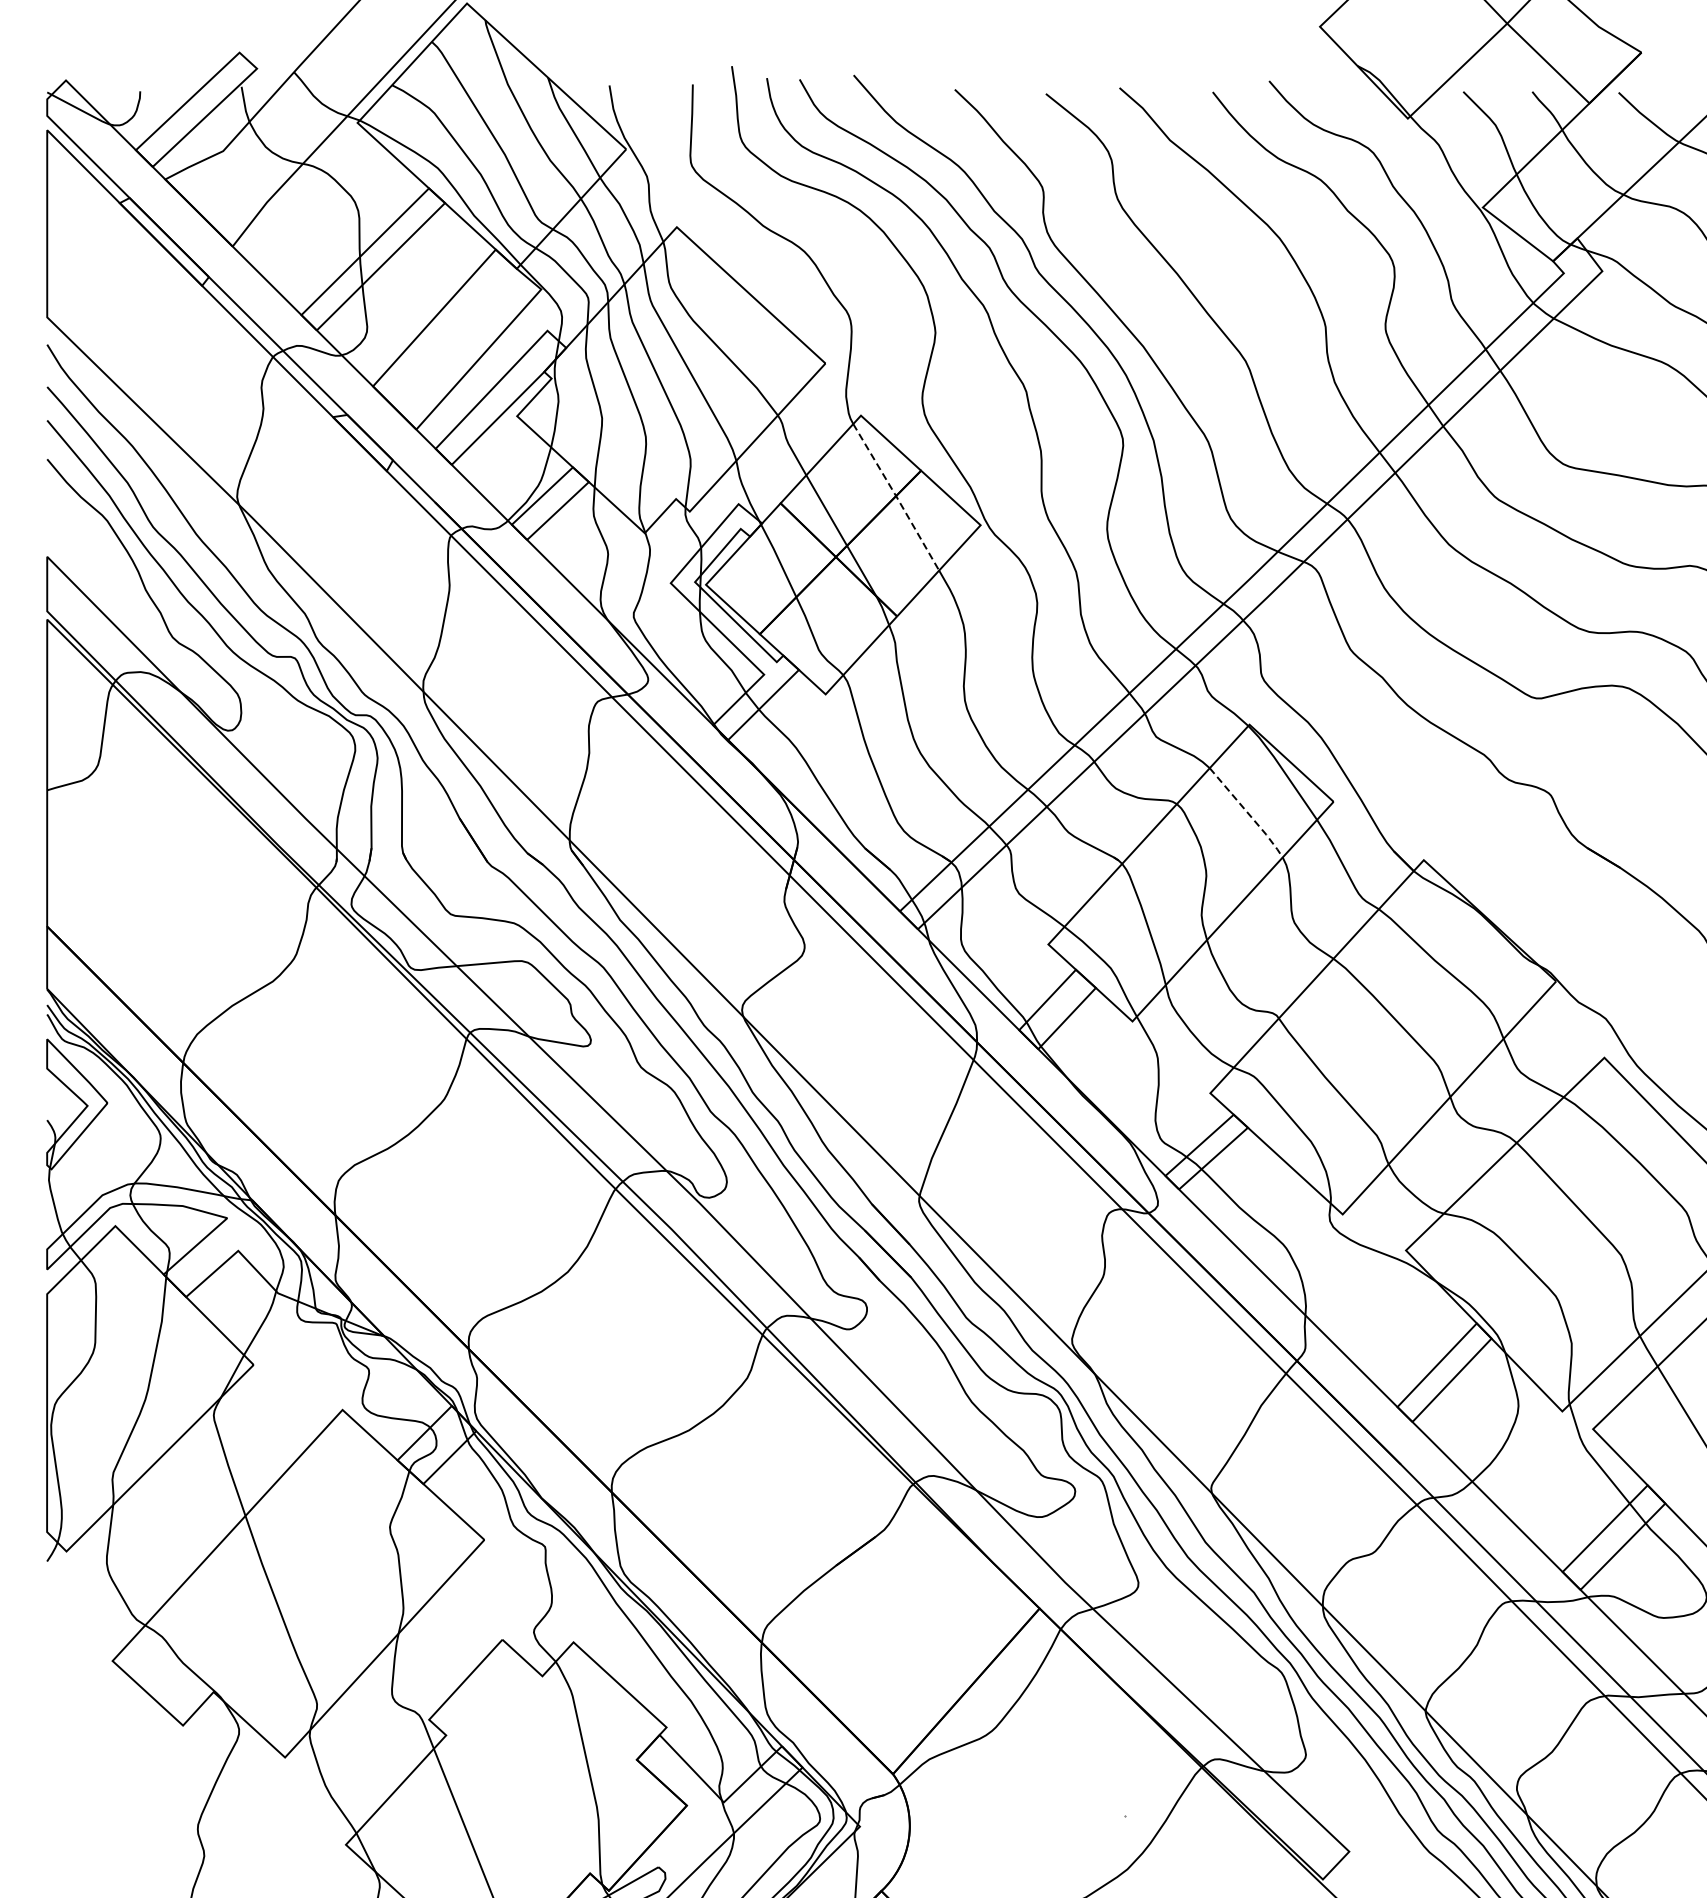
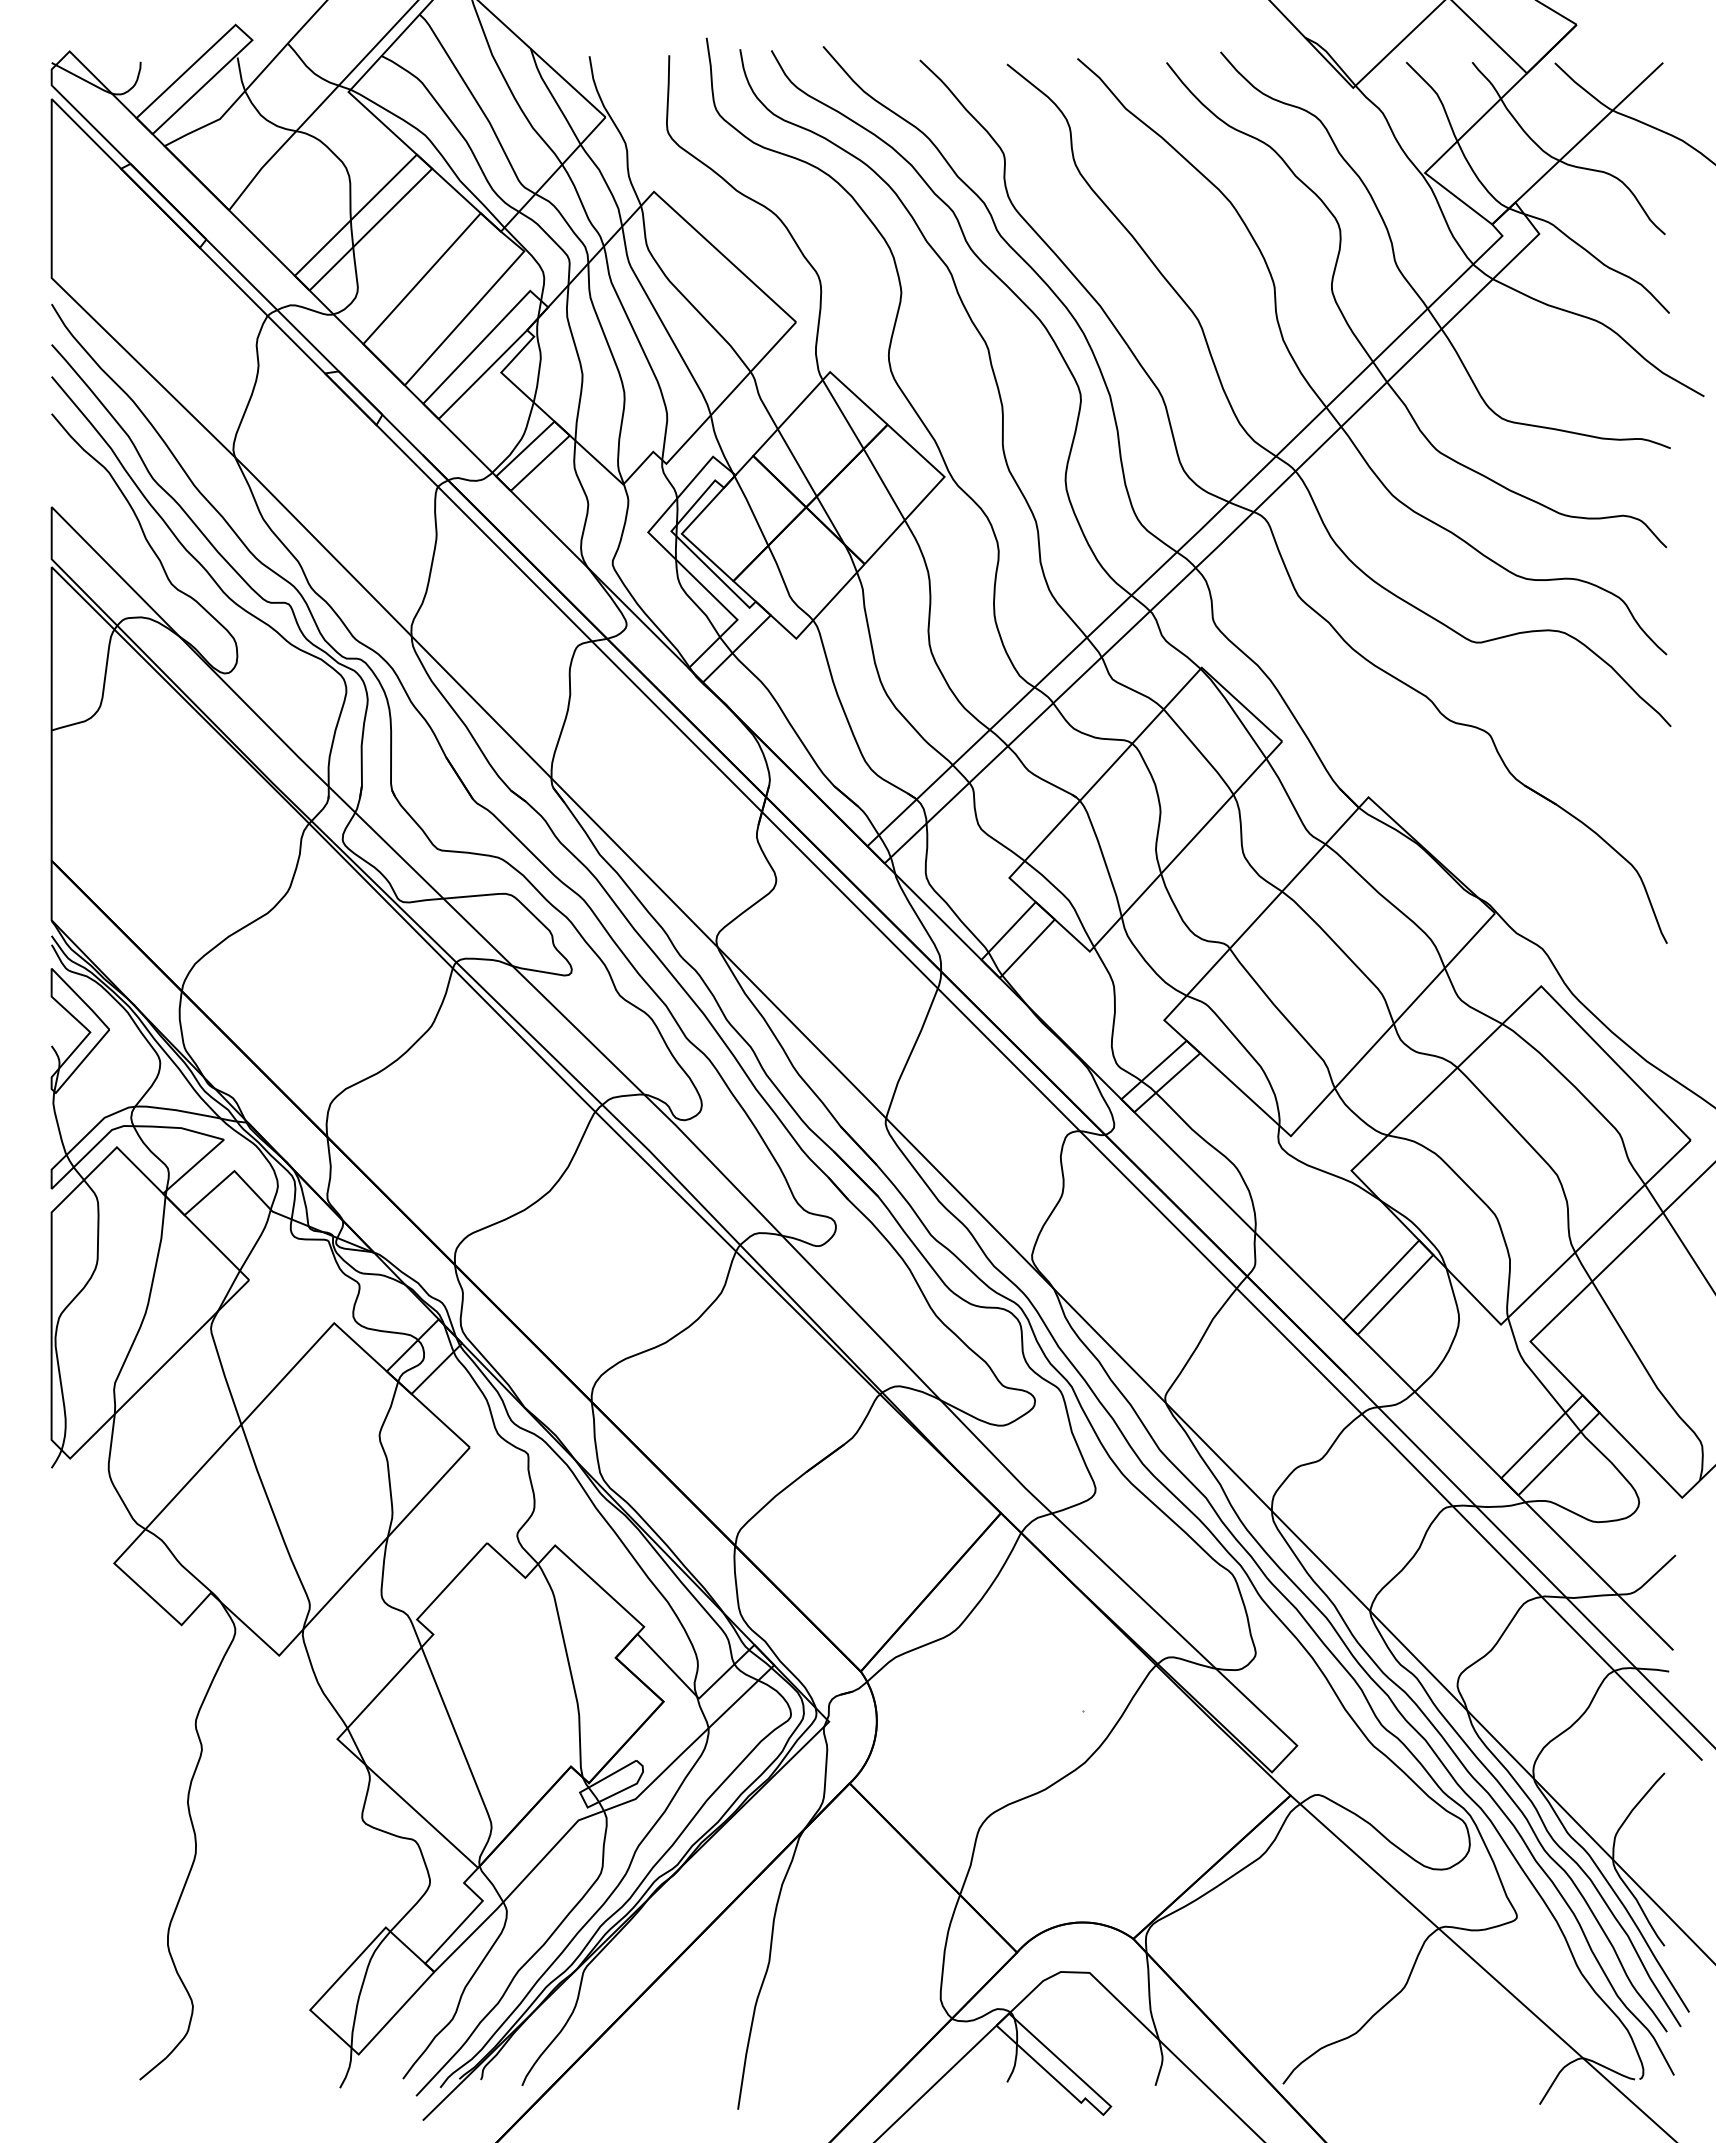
line: (896, 496) -> (864, 449), dashed -> solid
line: (1248, 813) -> (1200, 752), dashed -> solid

